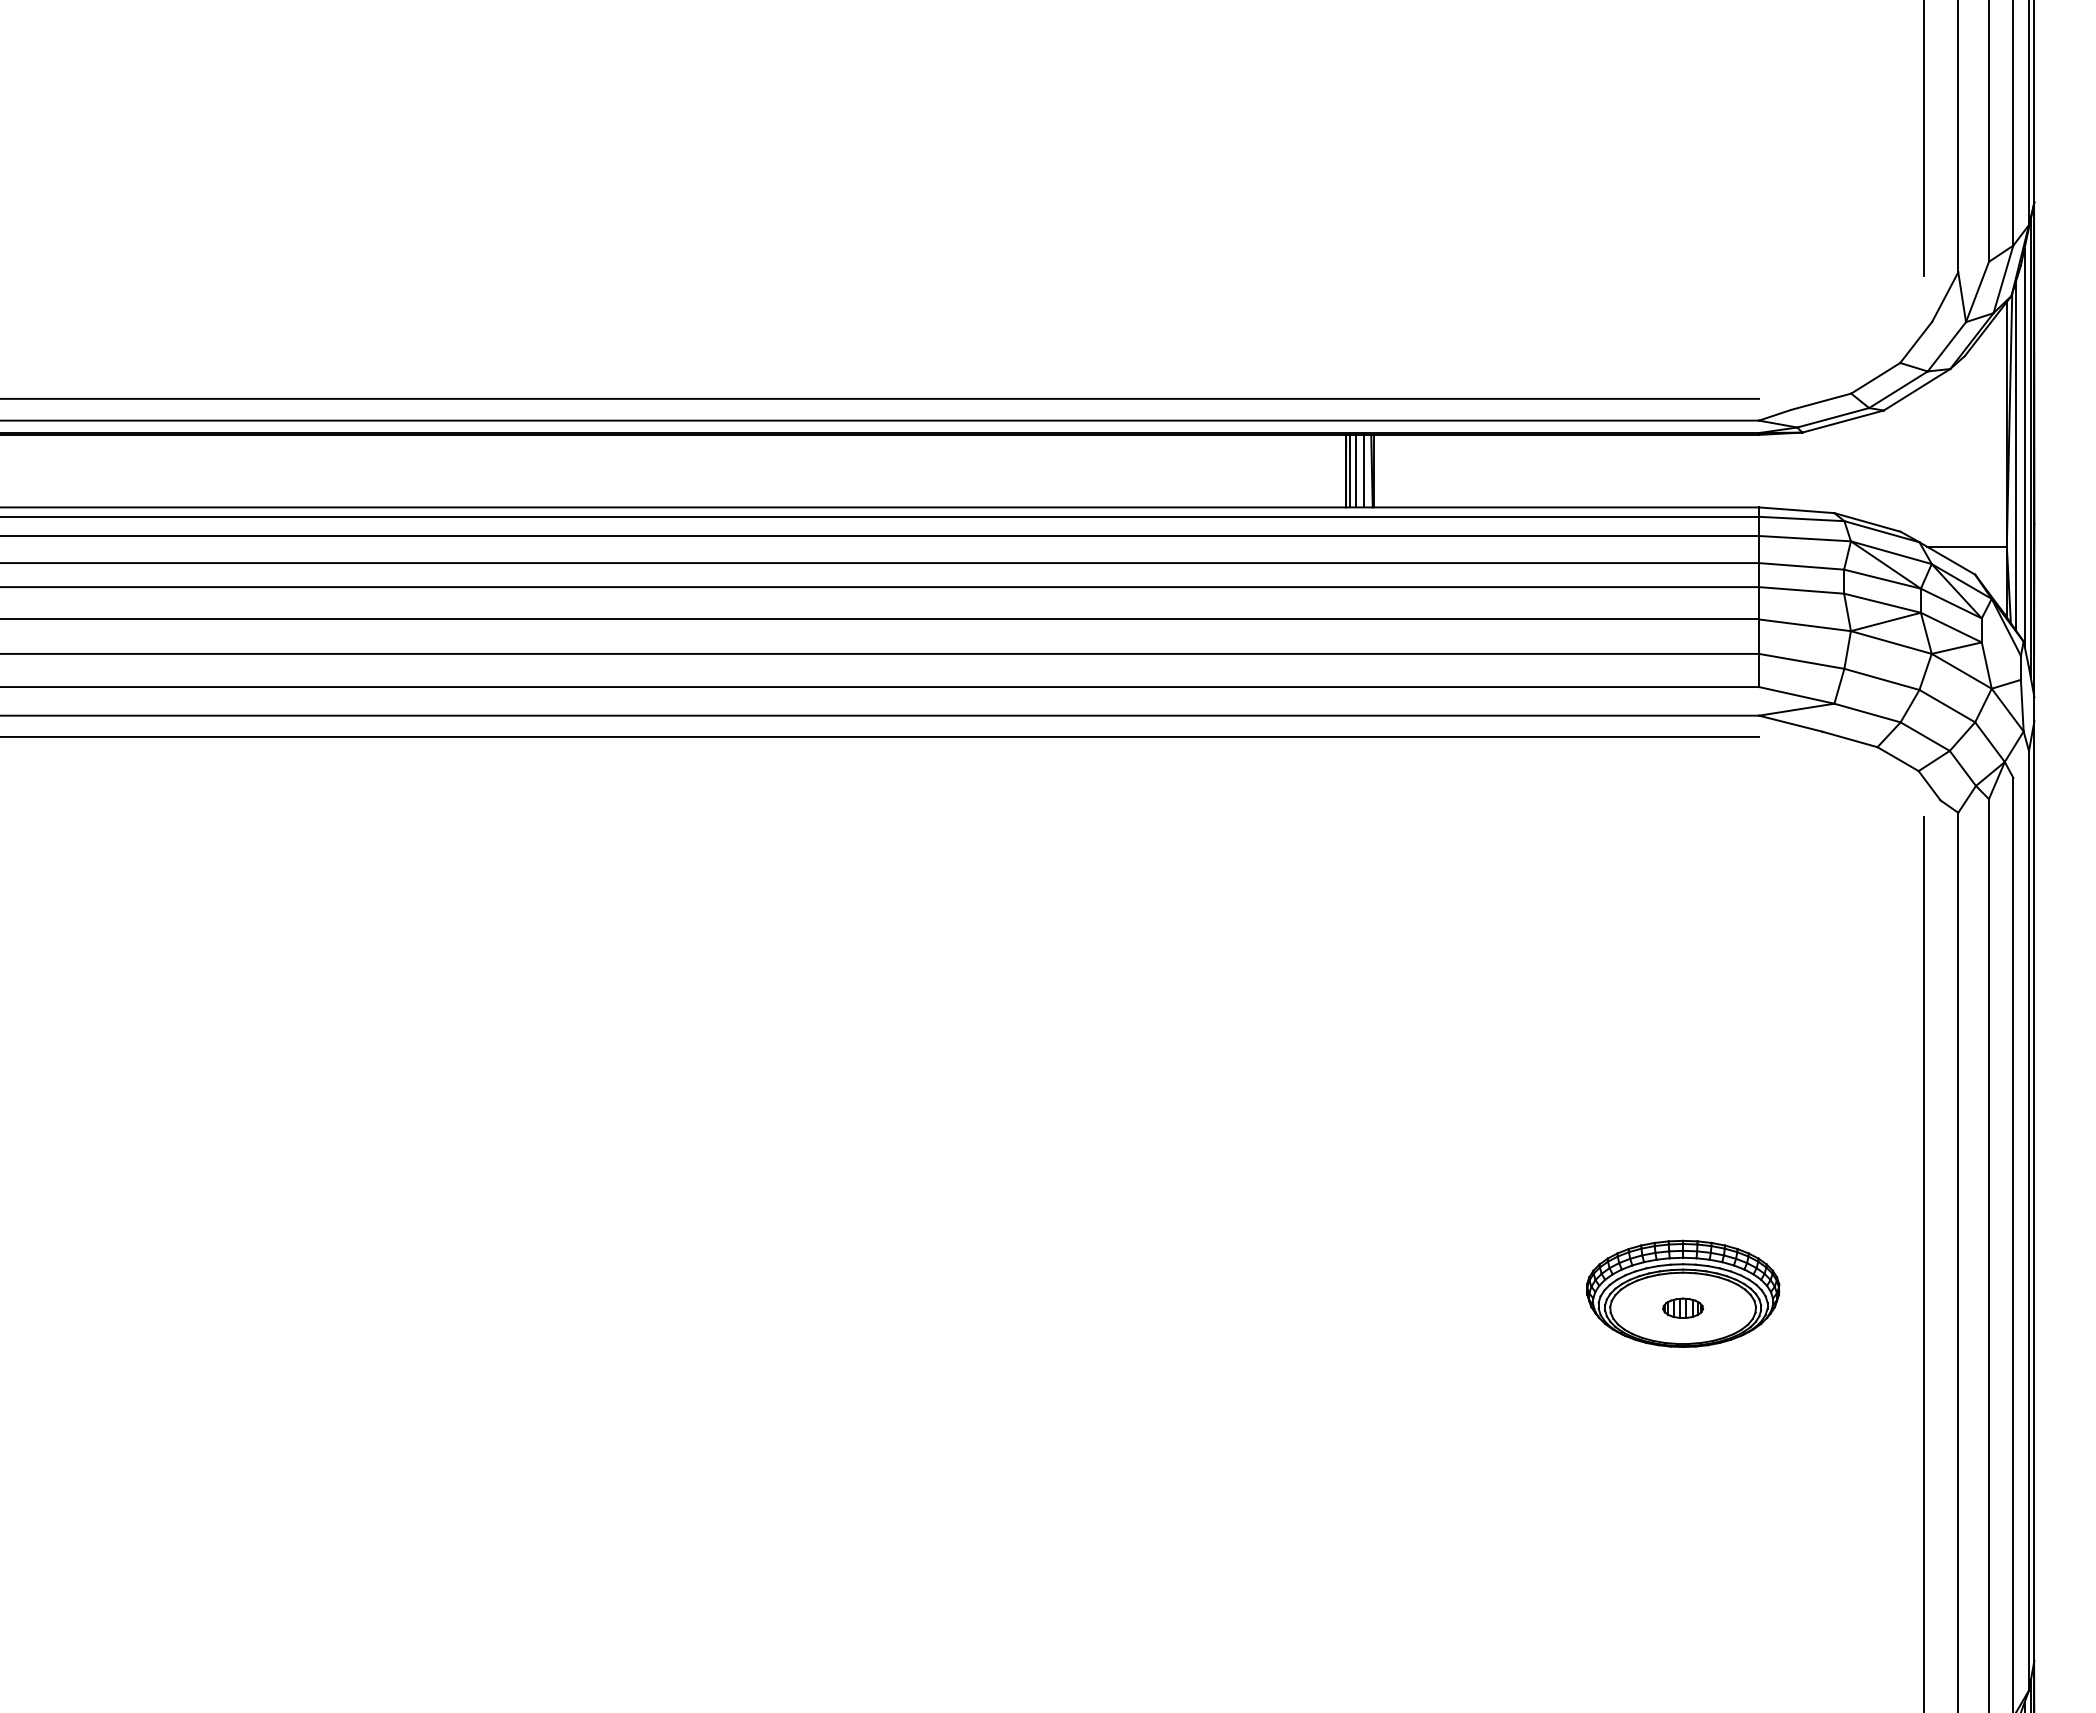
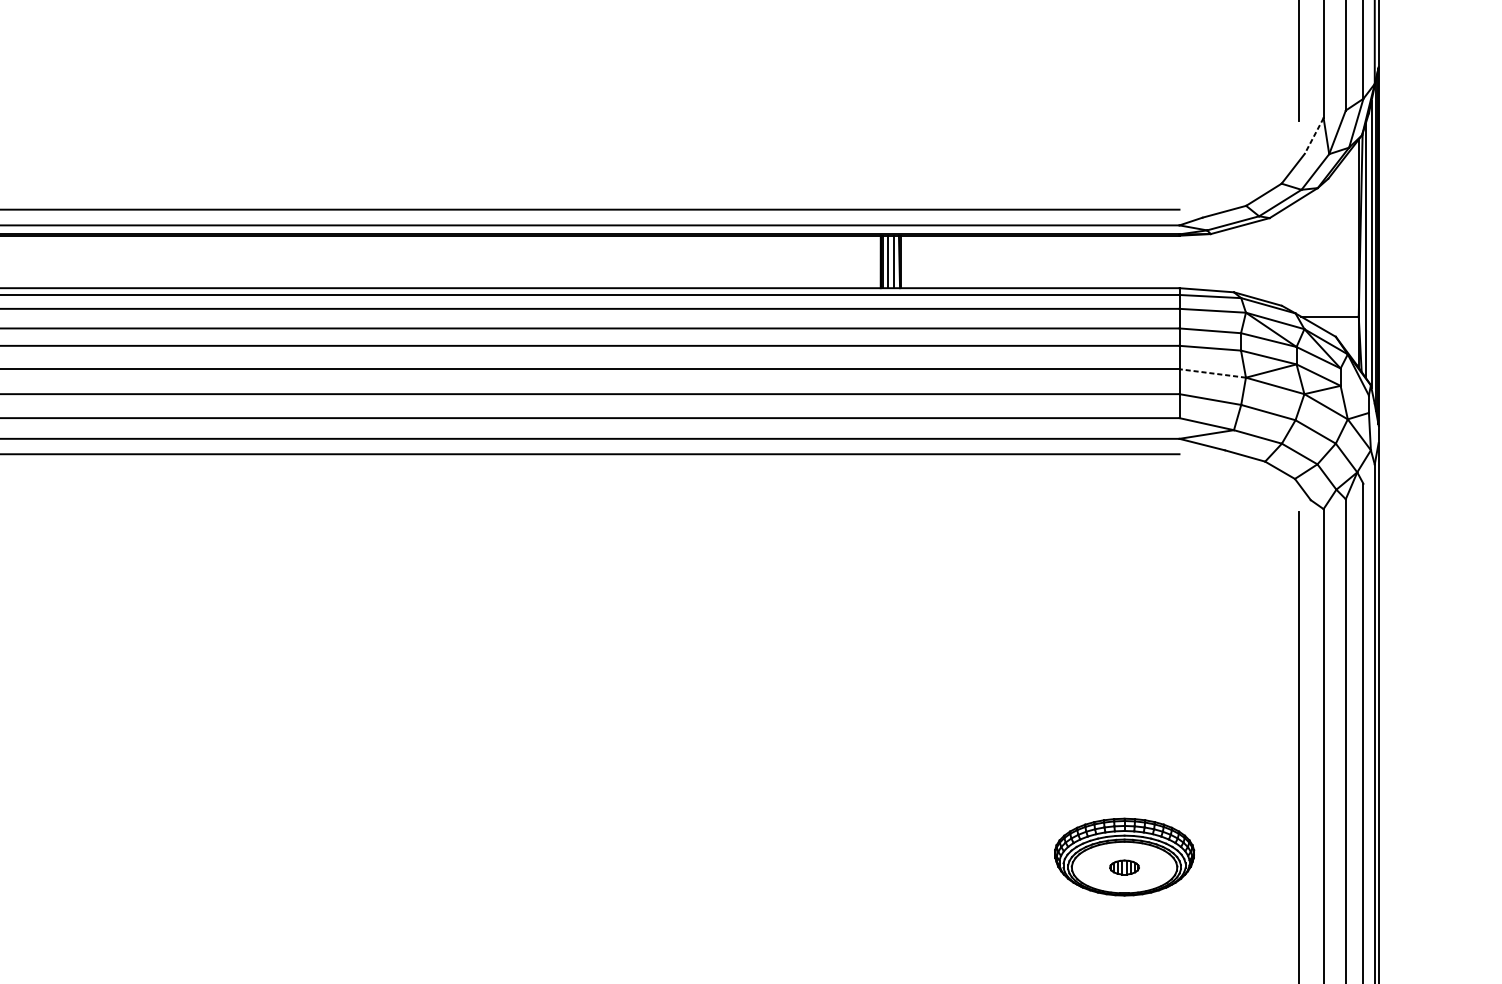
line: (1945, 297) -> (1314, 136), solid -> dashed
line: (1804, 625) -> (1212, 373), solid -> dashed

